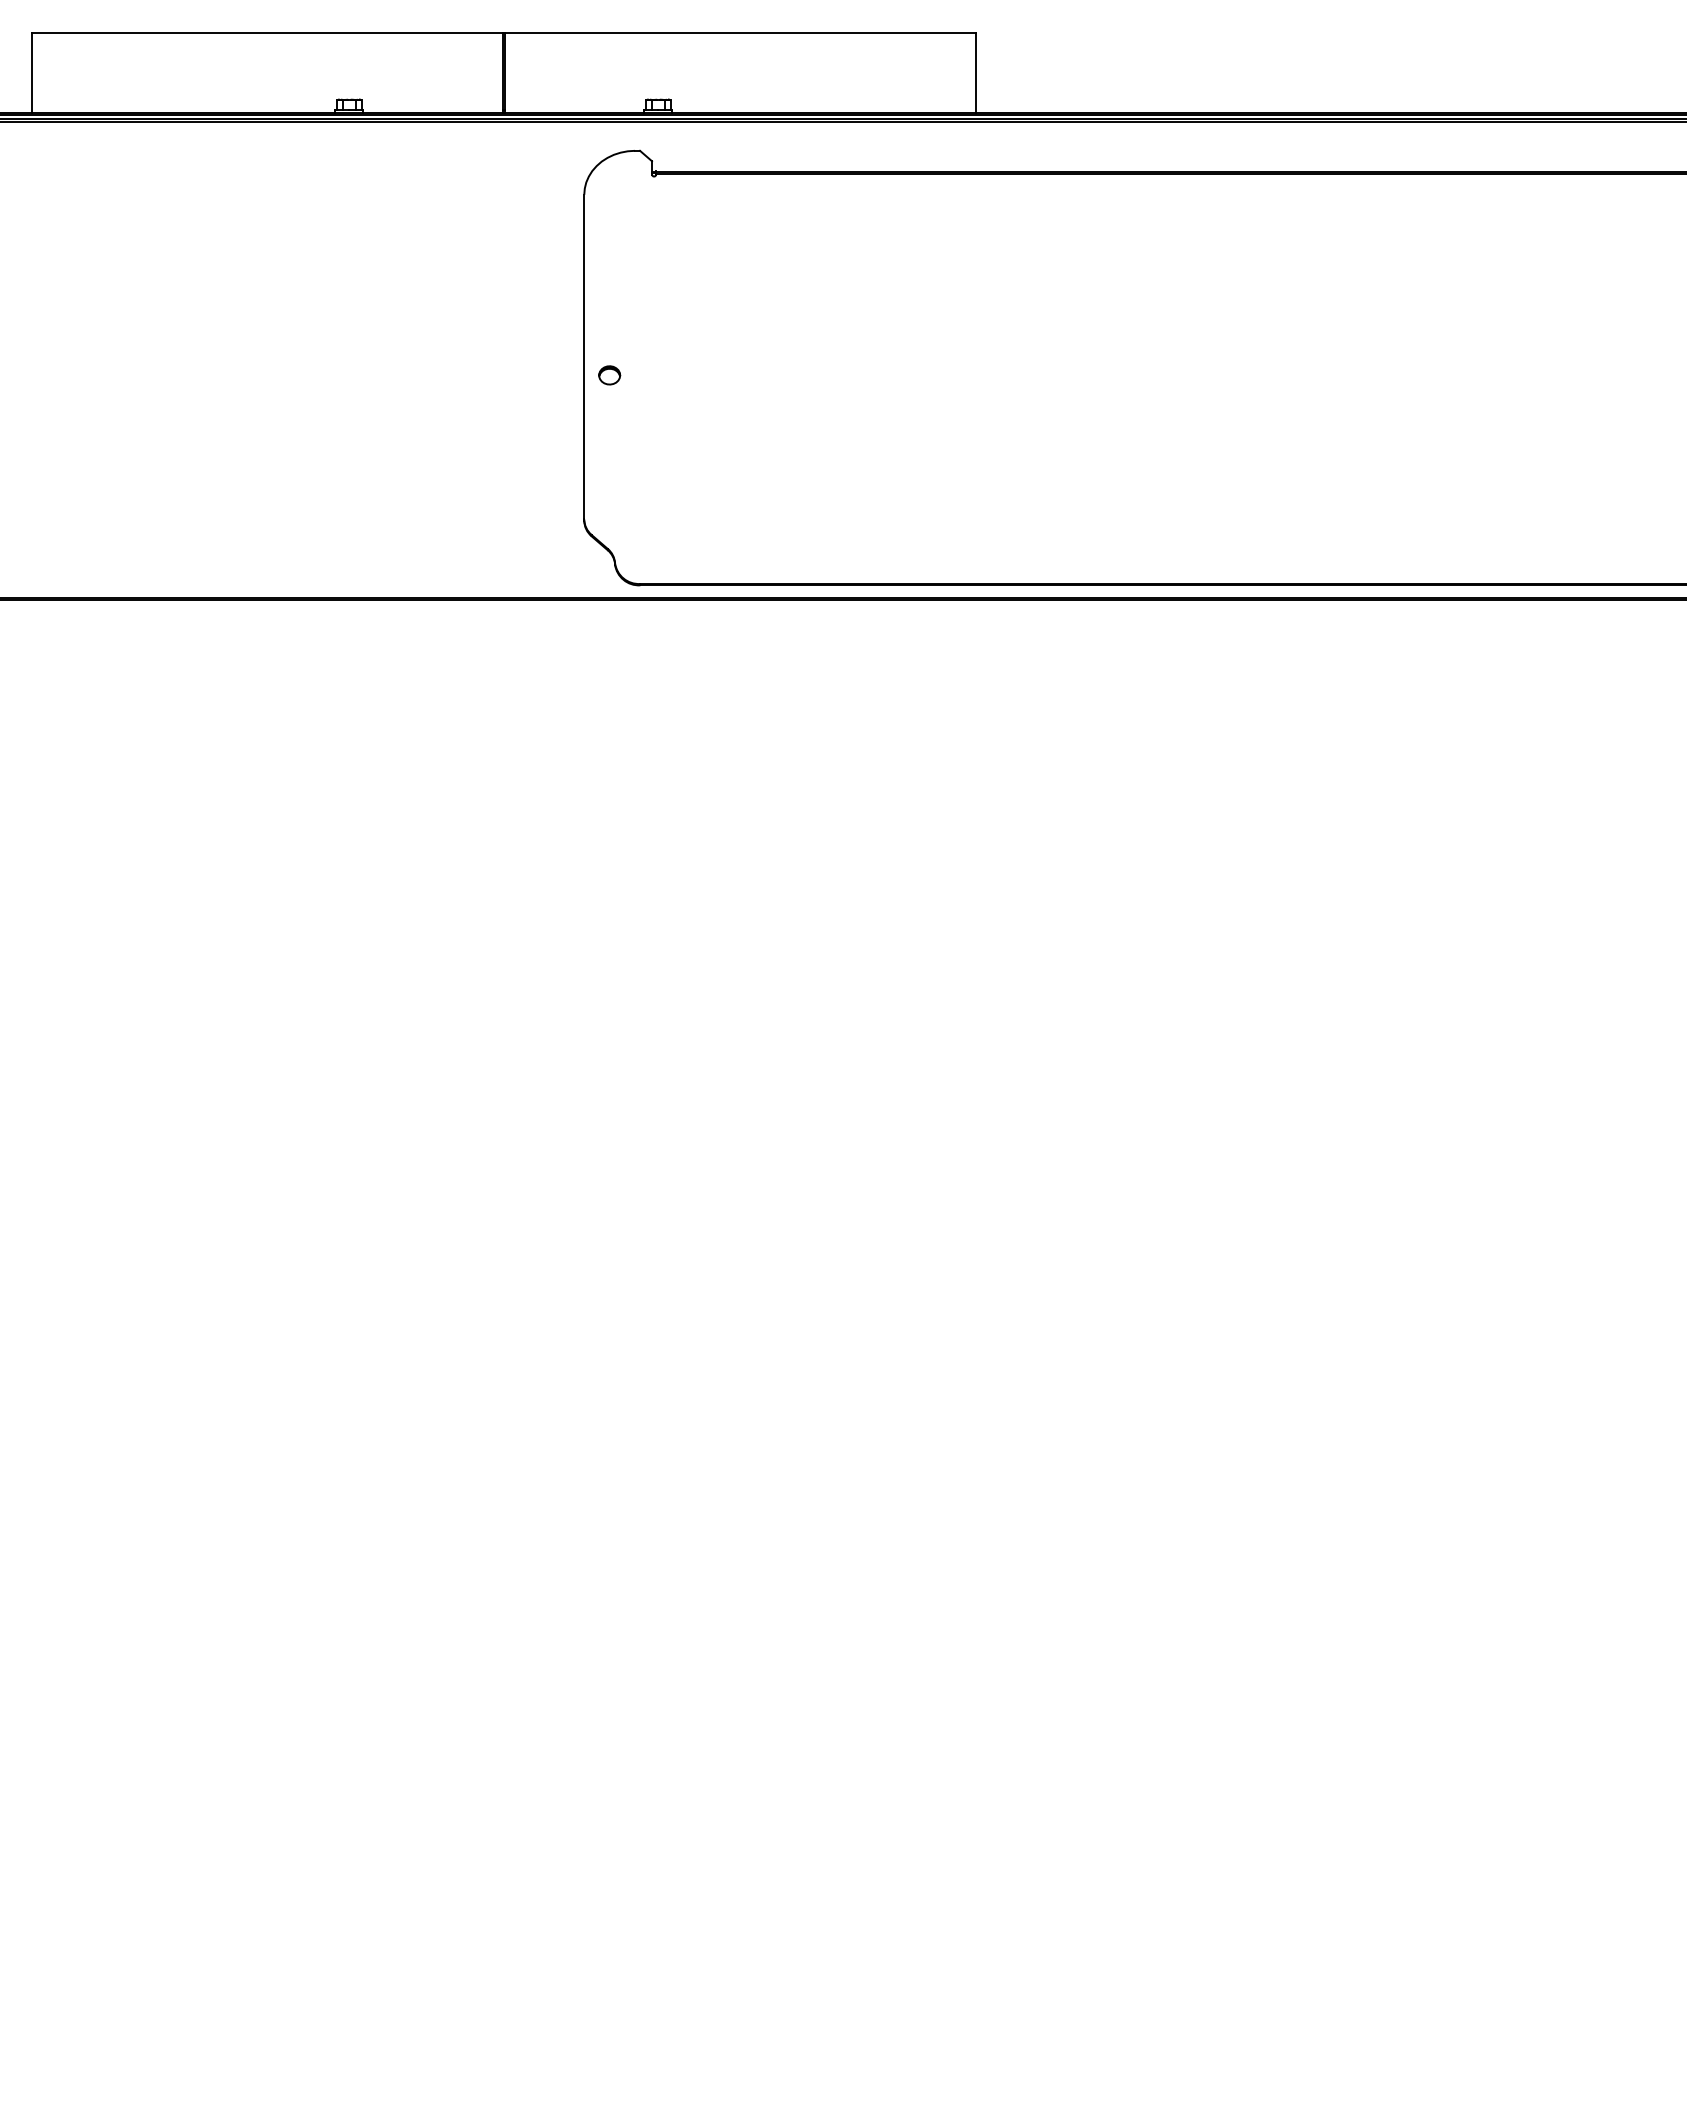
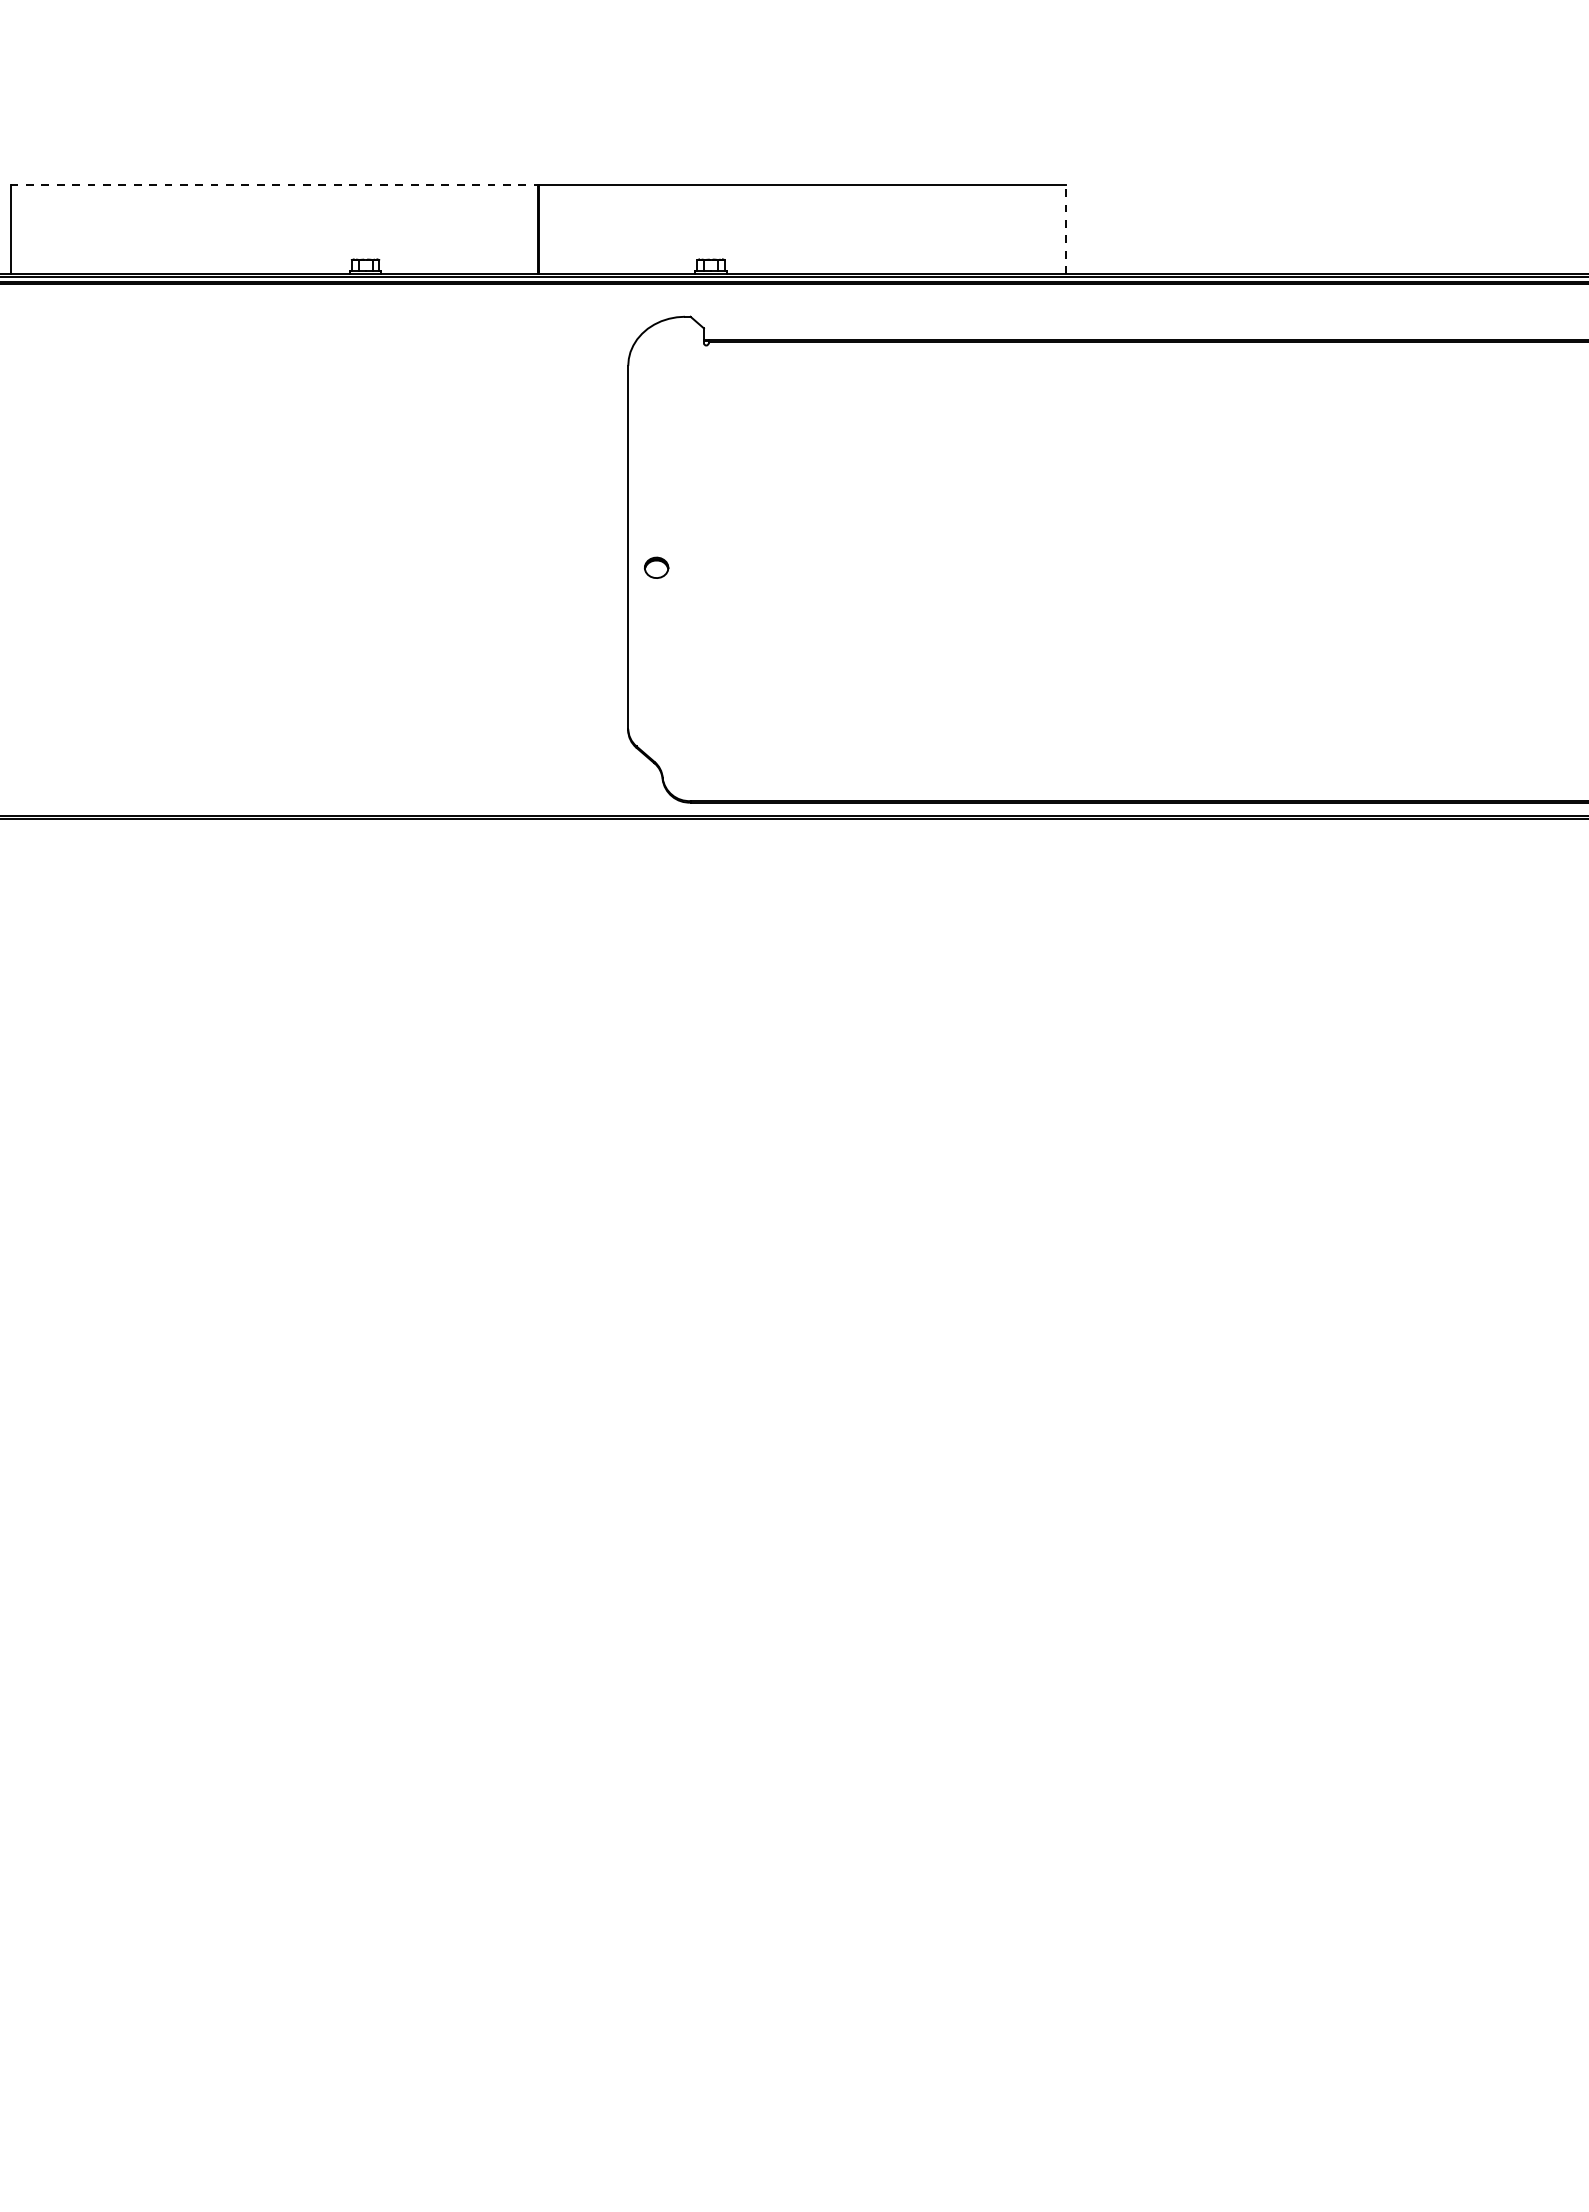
line: (267, 33) -> (274, 185), solid -> dashed
line: (975, 72) -> (1065, 229), solid -> dashed

